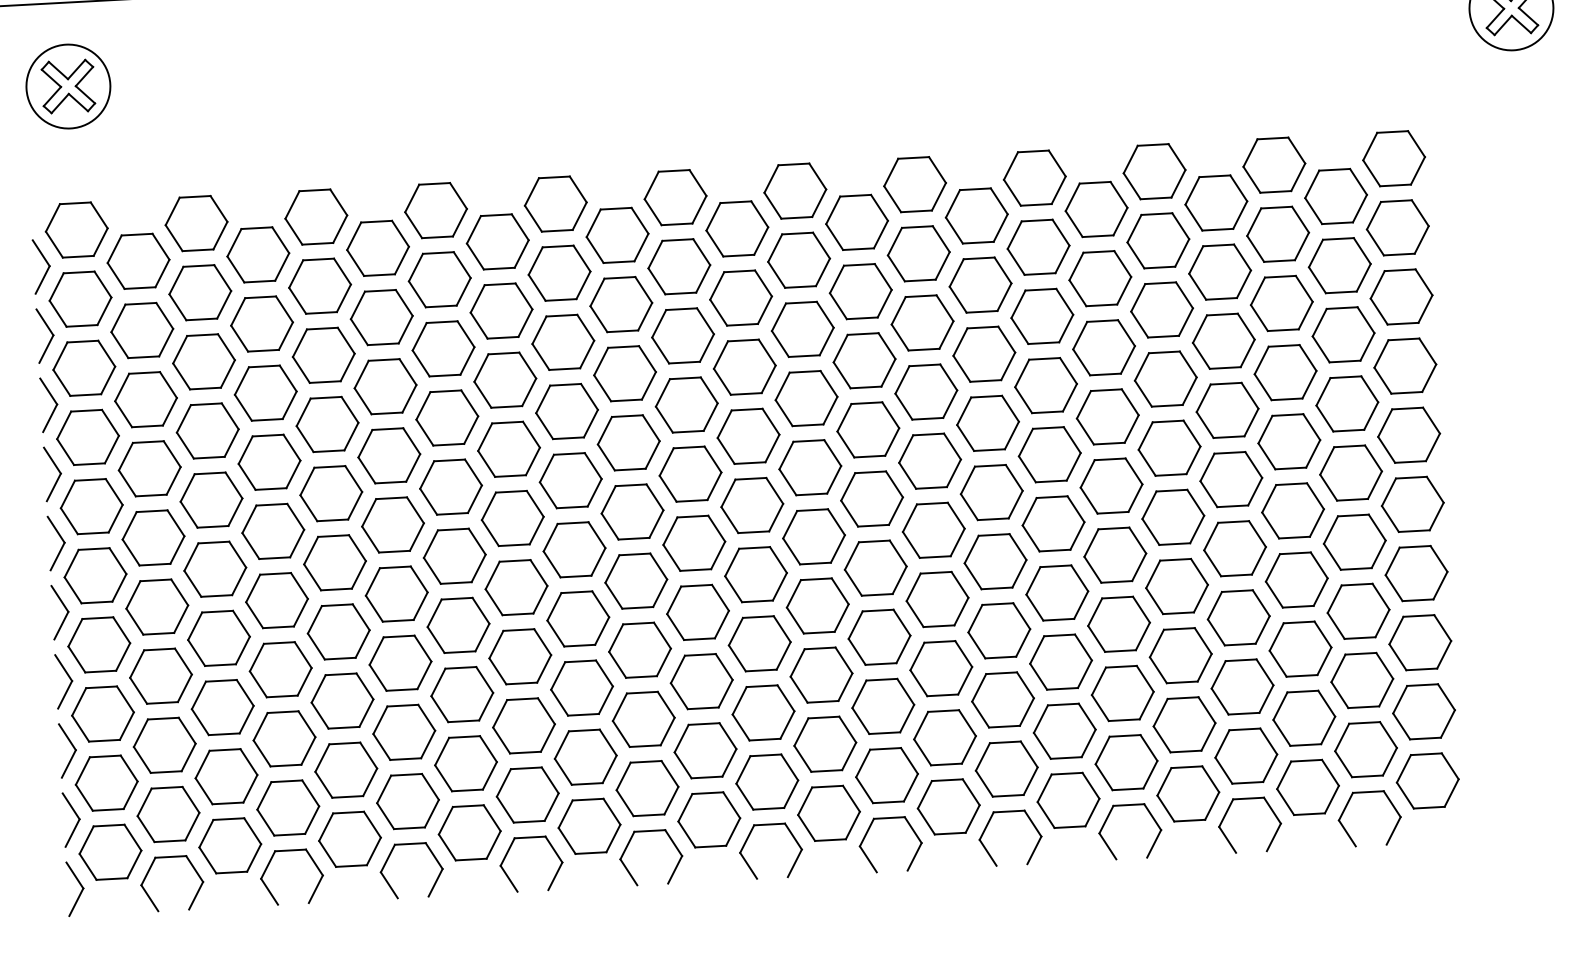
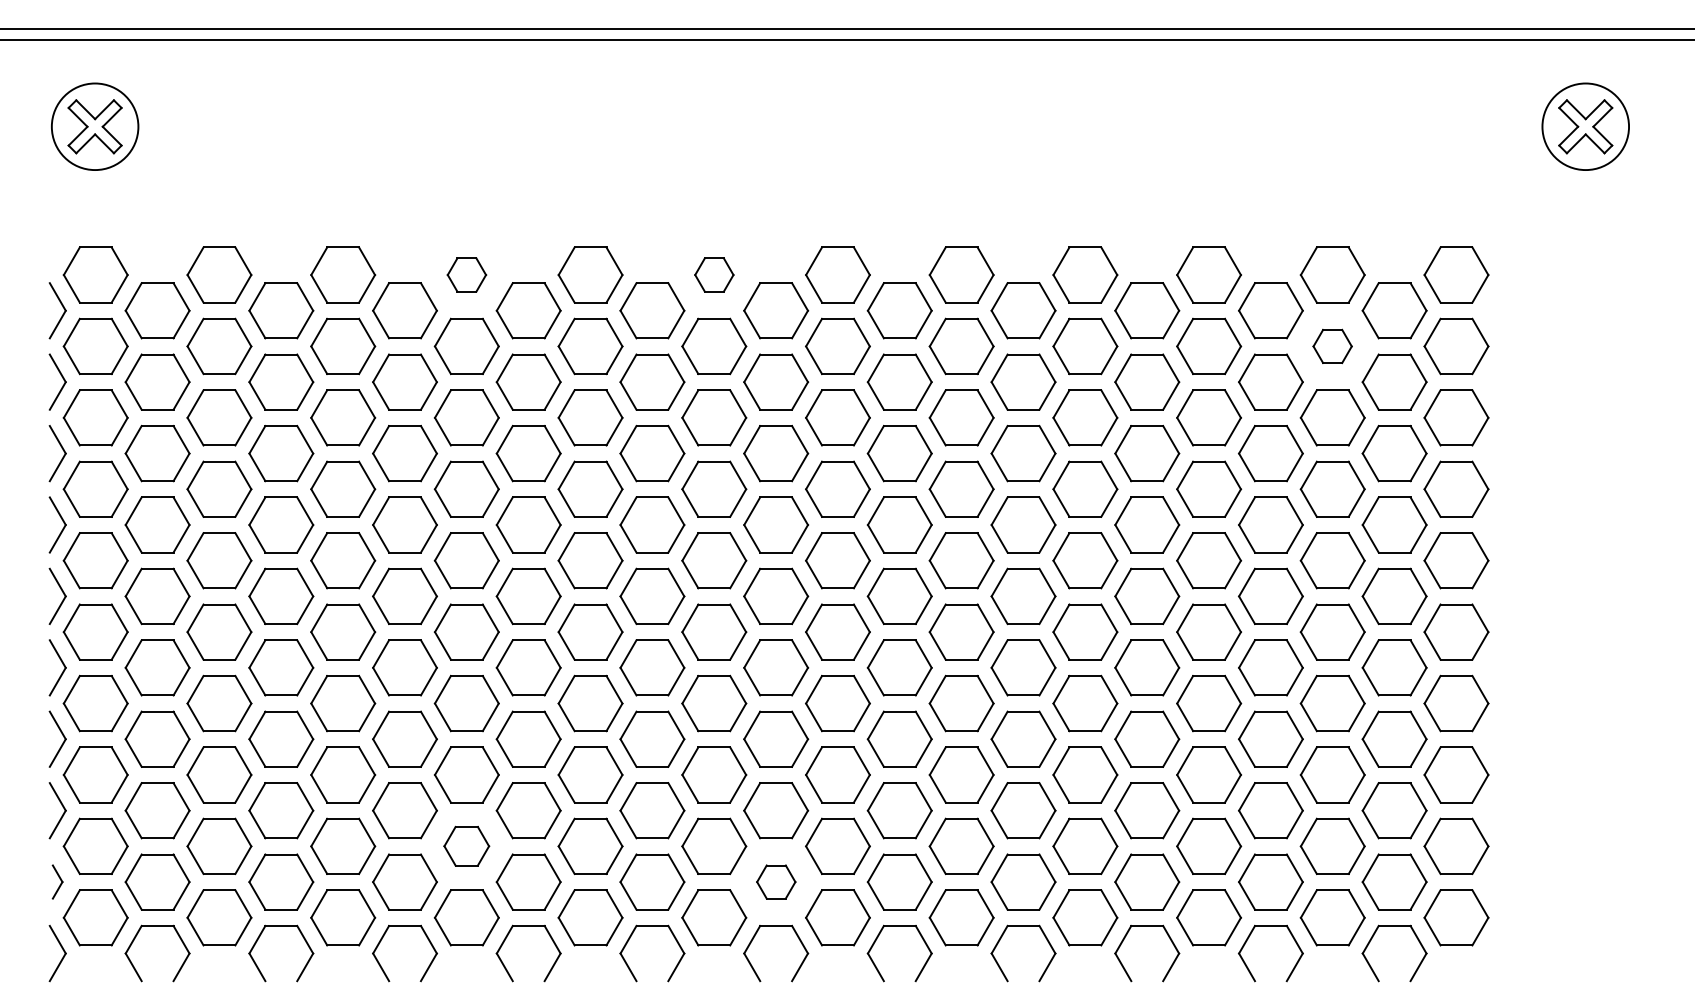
part: (675, 197) -> (714, 274), size x0.6
part: (435, 210) -> (466, 274), size x0.6
part: (1277, 234) -> (1332, 346), size x0.6
part: (465, 762) -> (466, 845), size x0.7
part: (767, 781) -> (776, 881), size x0.6
part: (71, 819) -> (57, 881), size x0.6

